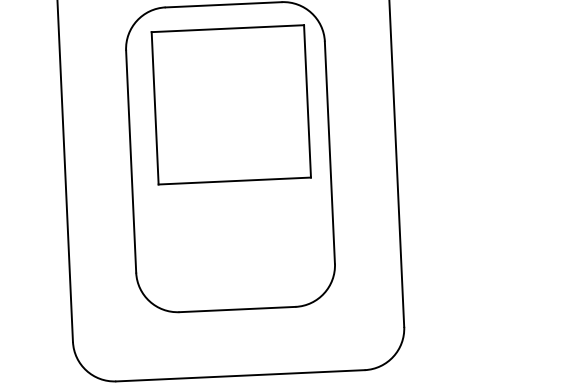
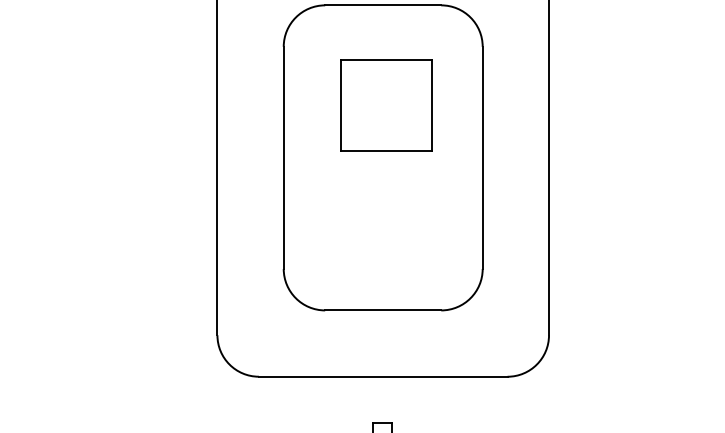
part: (231, 104) -> (386, 105), size x0.6

